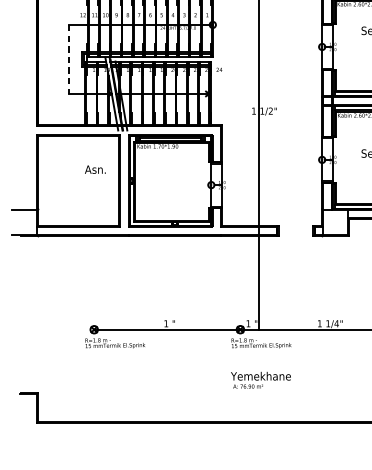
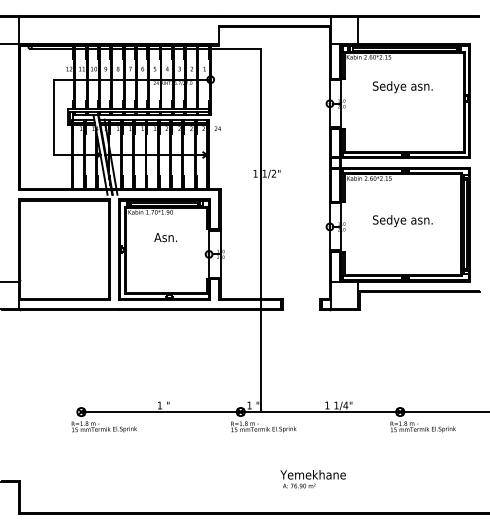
line: (69, 59) -> (54, 117), dashed -> solid
text: (95, 169) -> (165, 237), moved
text: (260, 380) -> (312, 479), moved

